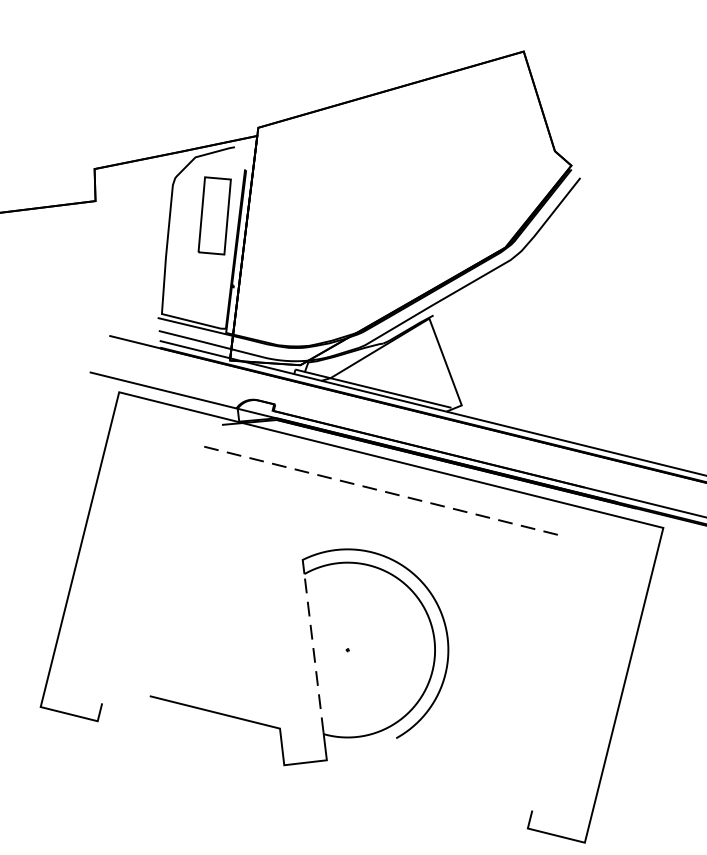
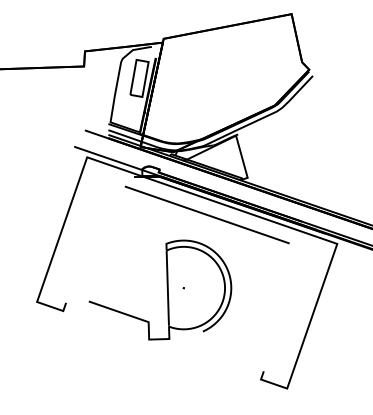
line: (384, 492) -> (207, 215), dashed -> solid
line: (313, 651) -> (167, 287), dashed -> solid

